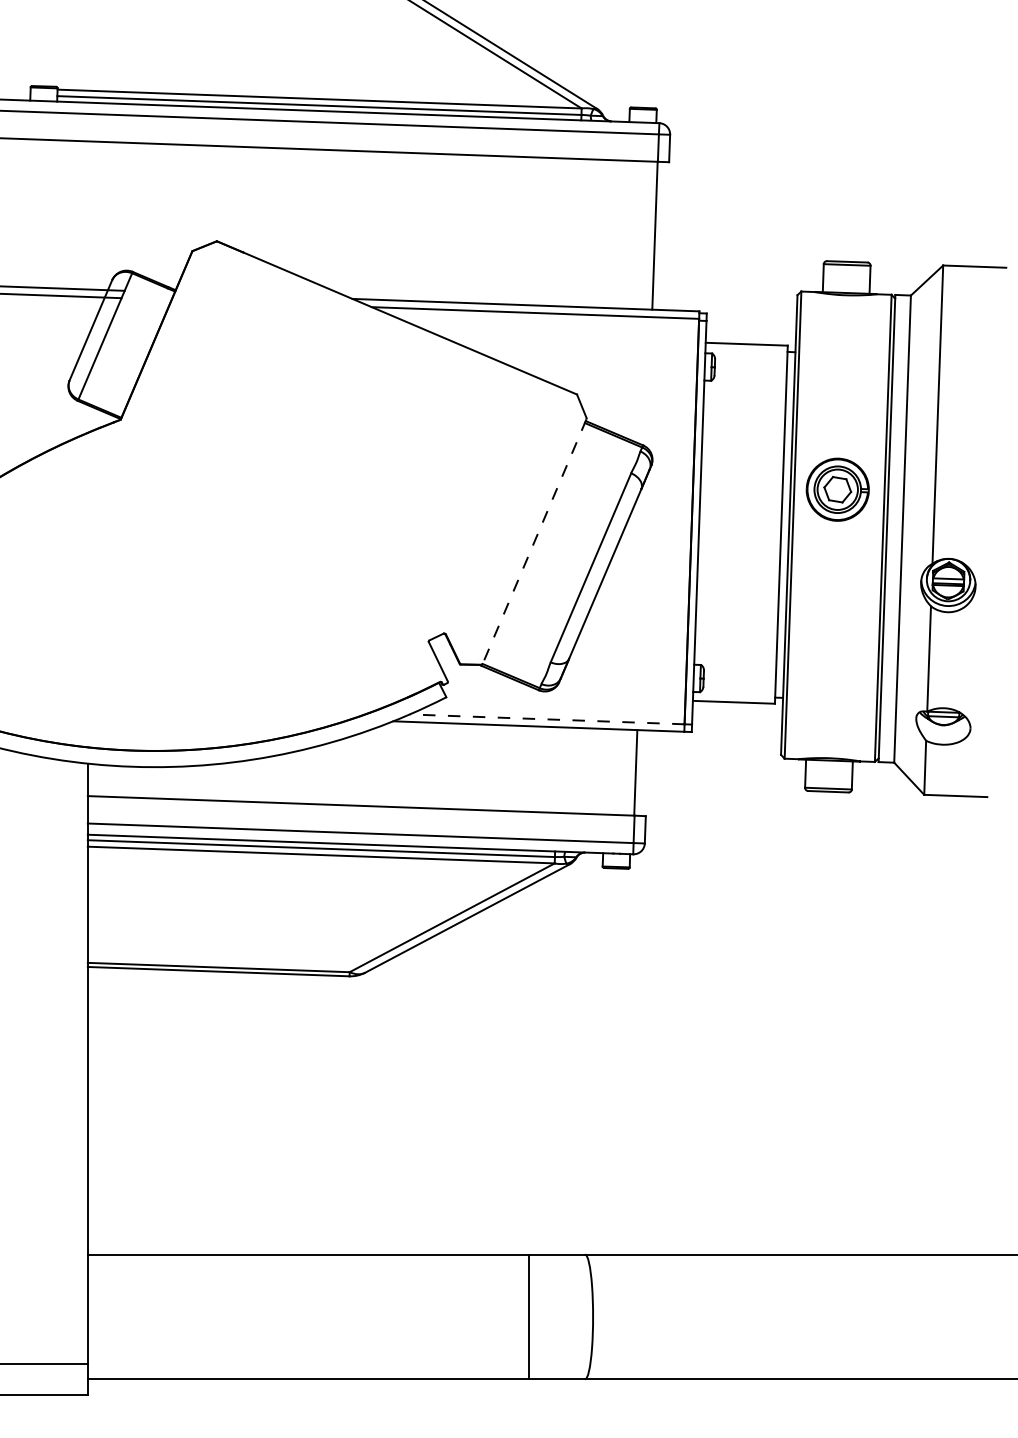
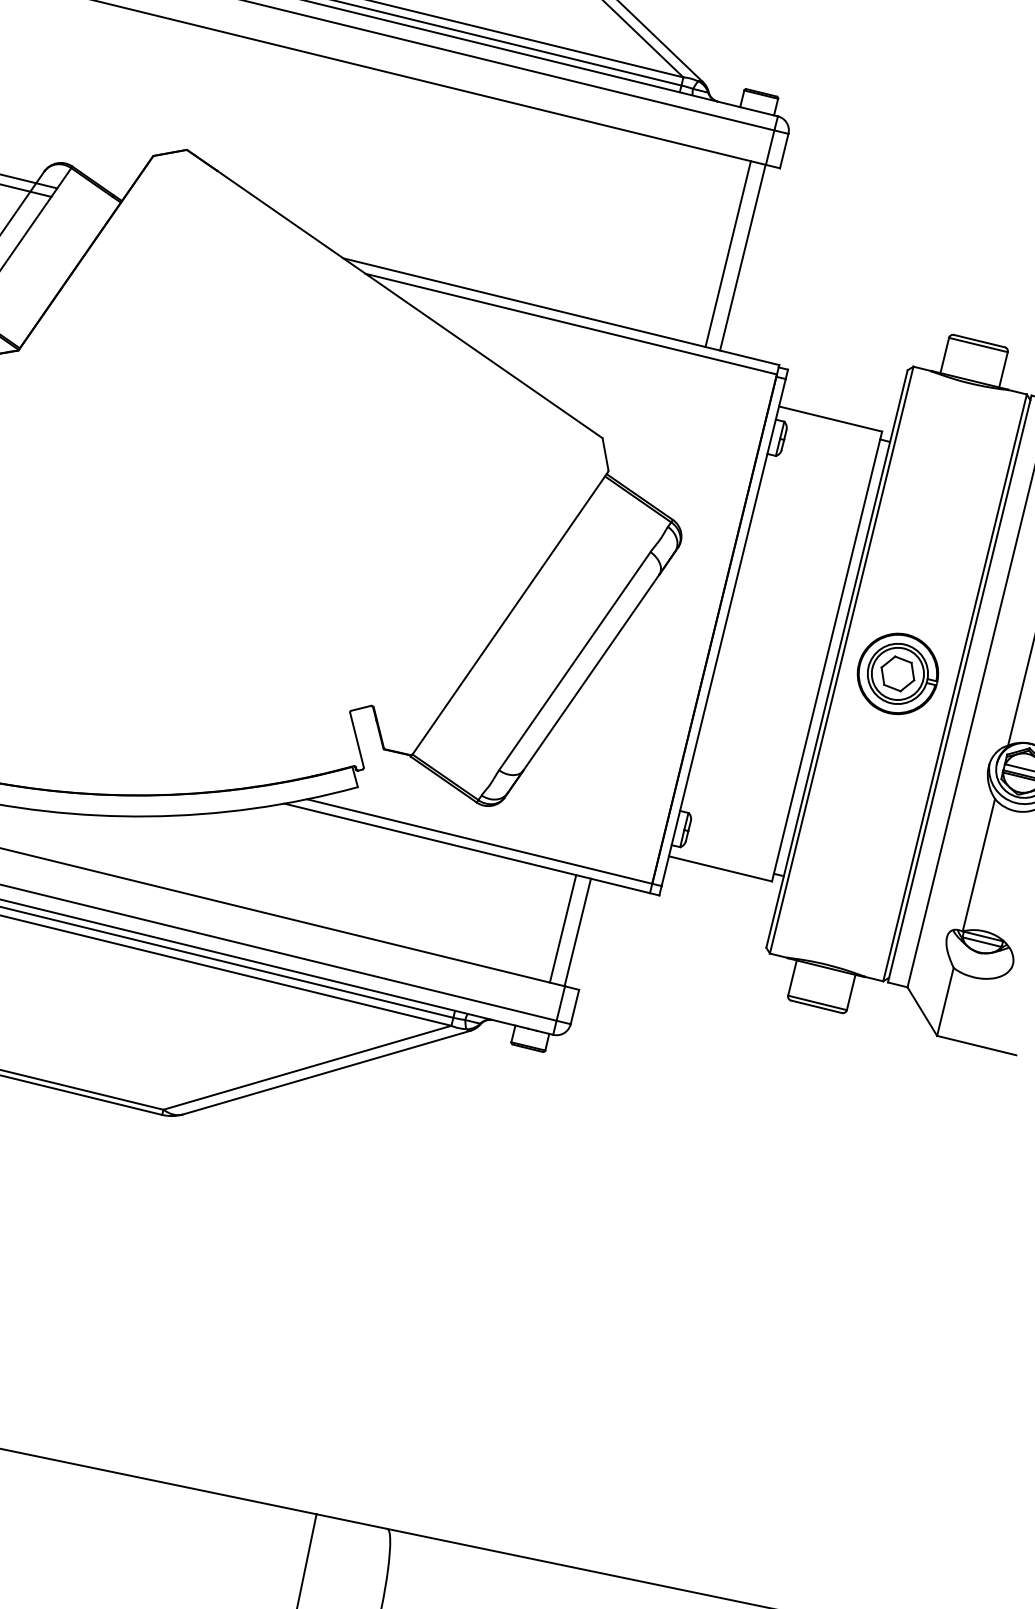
line: (642, 235) -> (727, 254), added
part: (837, 489) -> (897, 673), moved
line: (534, 541) -> (510, 613), dashed -> solid
line: (546, 719) -> (478, 841), dashed -> solid
line: (623, 772) -> (562, 928), added

